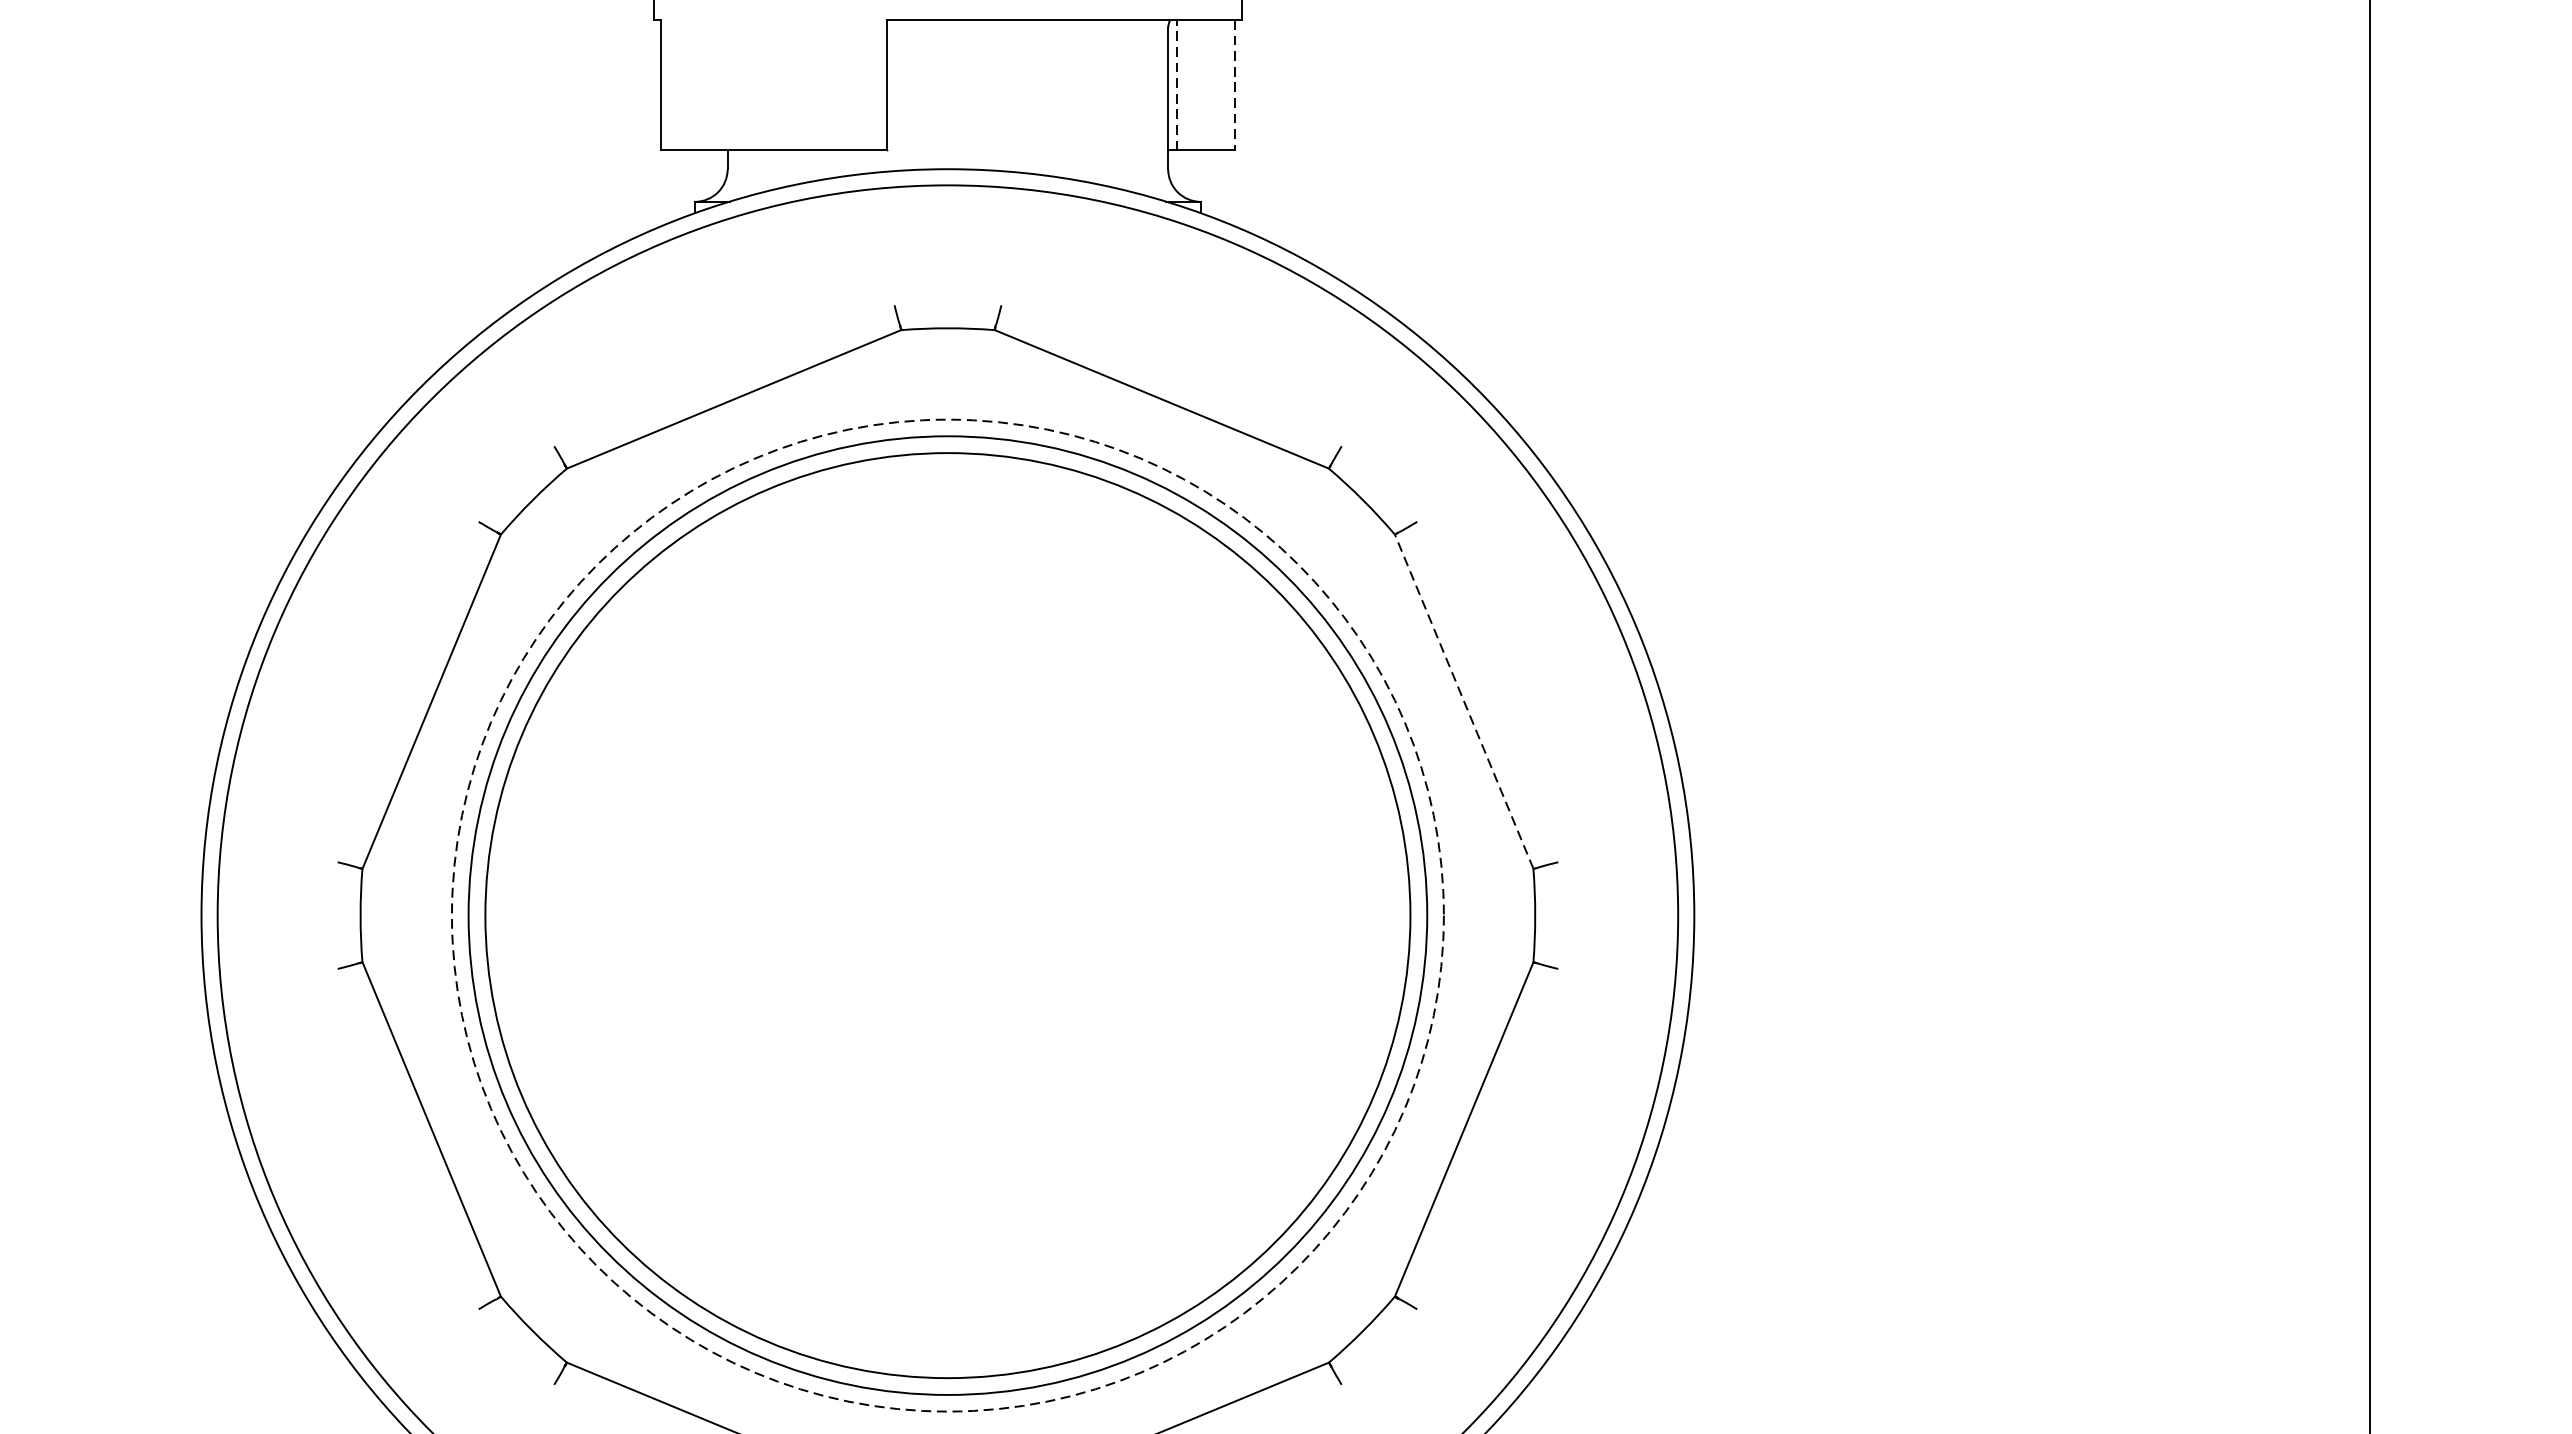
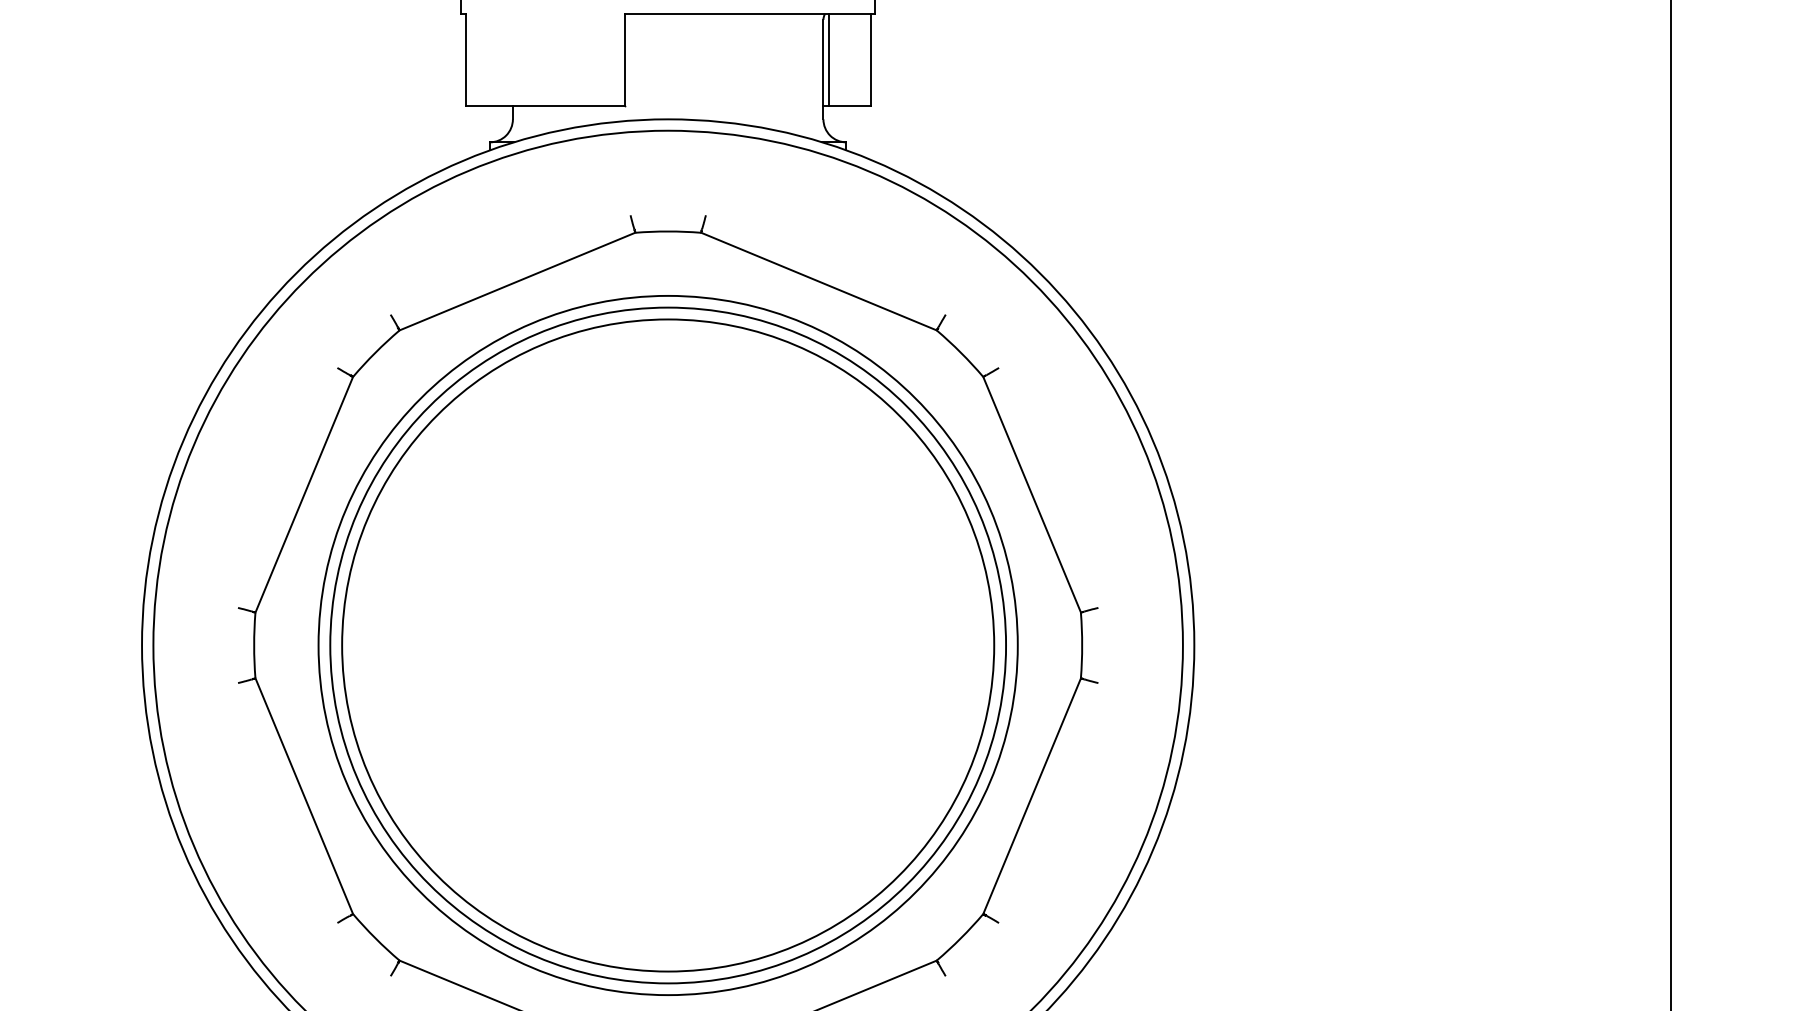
line: (1176, 84) -> (829, 59), dashed -> solid
line: (1234, 85) -> (870, 60), dashed -> solid
line: (1463, 701) -> (1031, 494), dashed -> solid
circle: (946, 915) -> (667, 645), dashed -> solid

